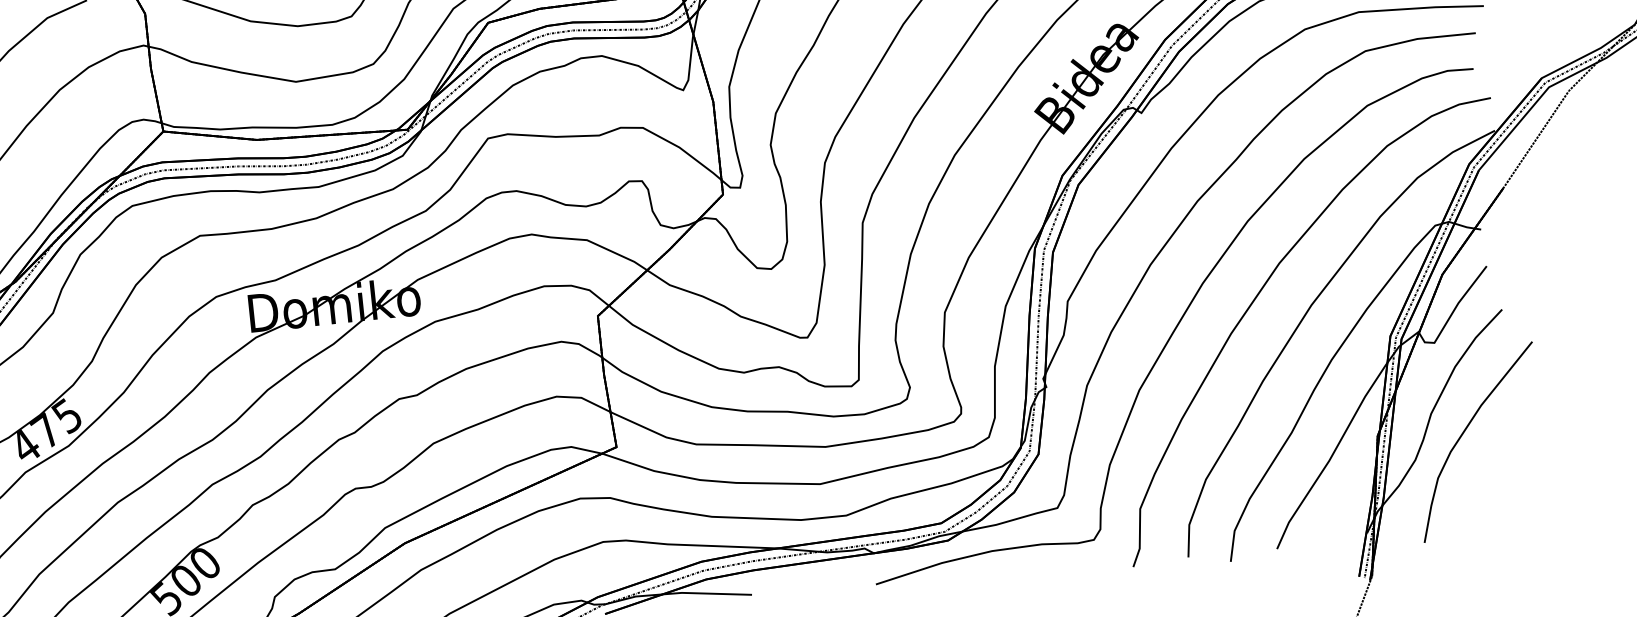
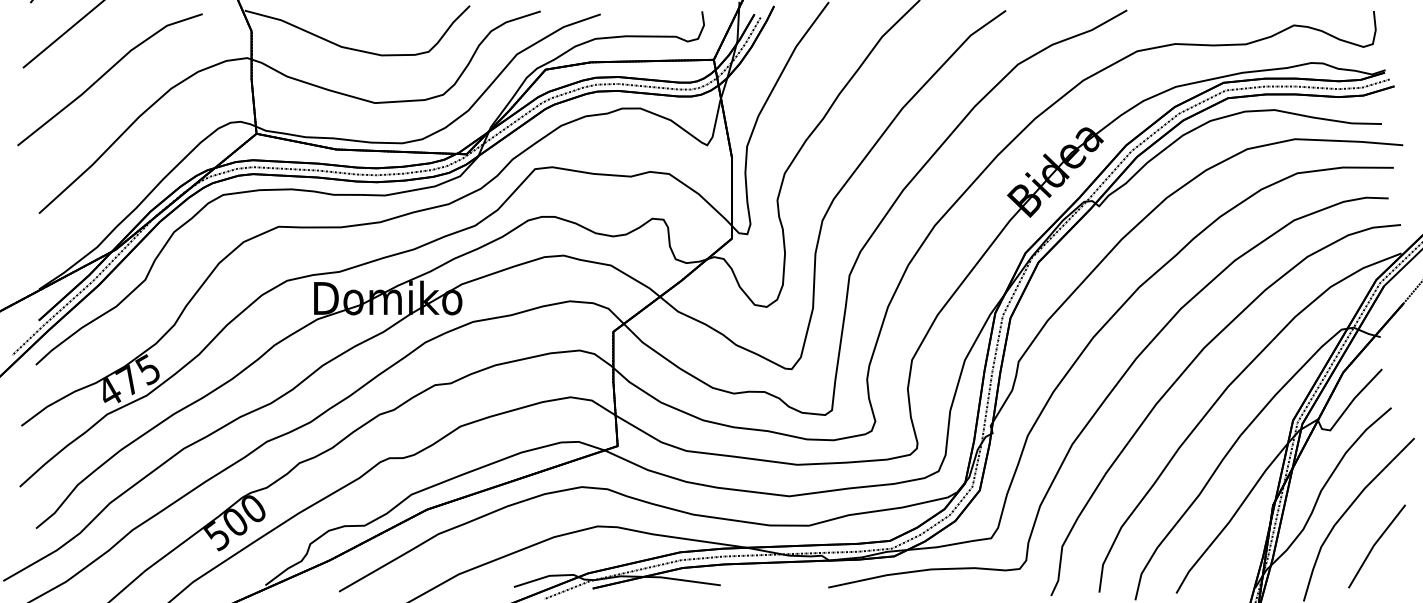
line: (1500, 469) -> (1375, 545), added

